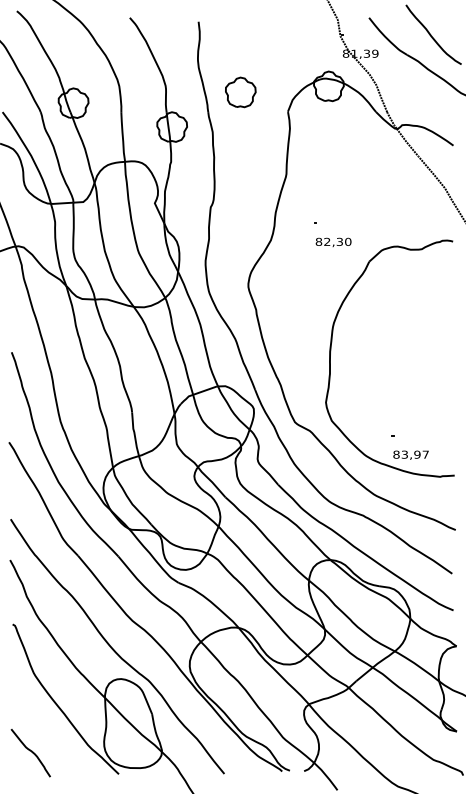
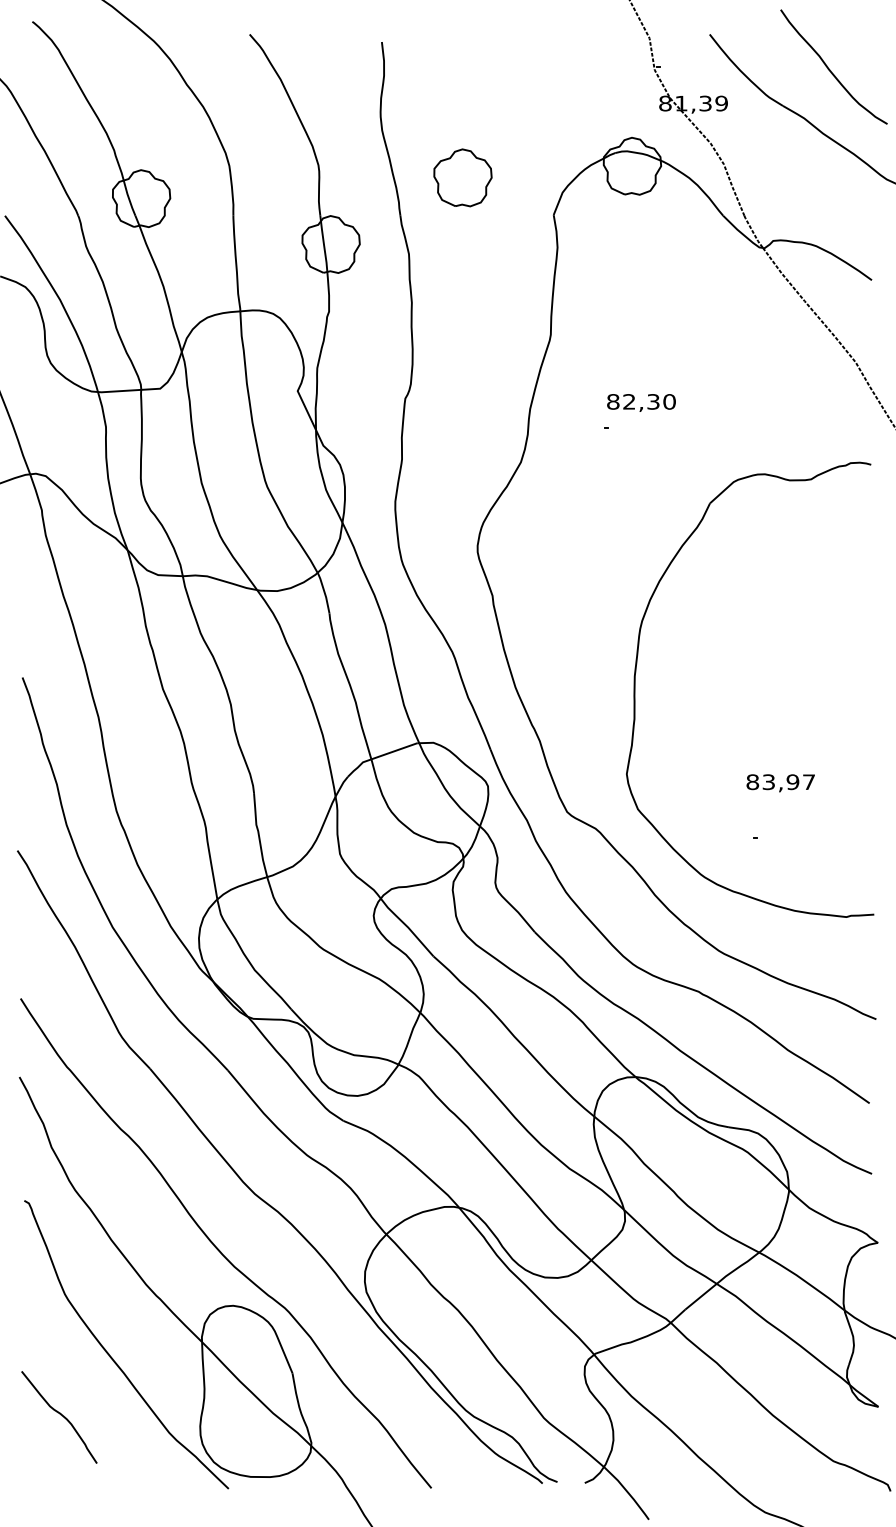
text: (333, 241) -> (641, 401), moved
text: (410, 454) -> (779, 781), moved
curve: (31, 752) -> (60, 1416), moved

